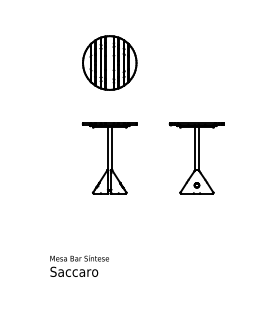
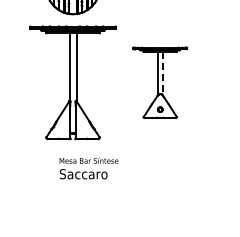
line: (199, 149) -> (162, 73), solid -> dashed
part: (109, 158) -> (72, 82), size x1.6
text: (79, 265) -> (88, 167), moved

